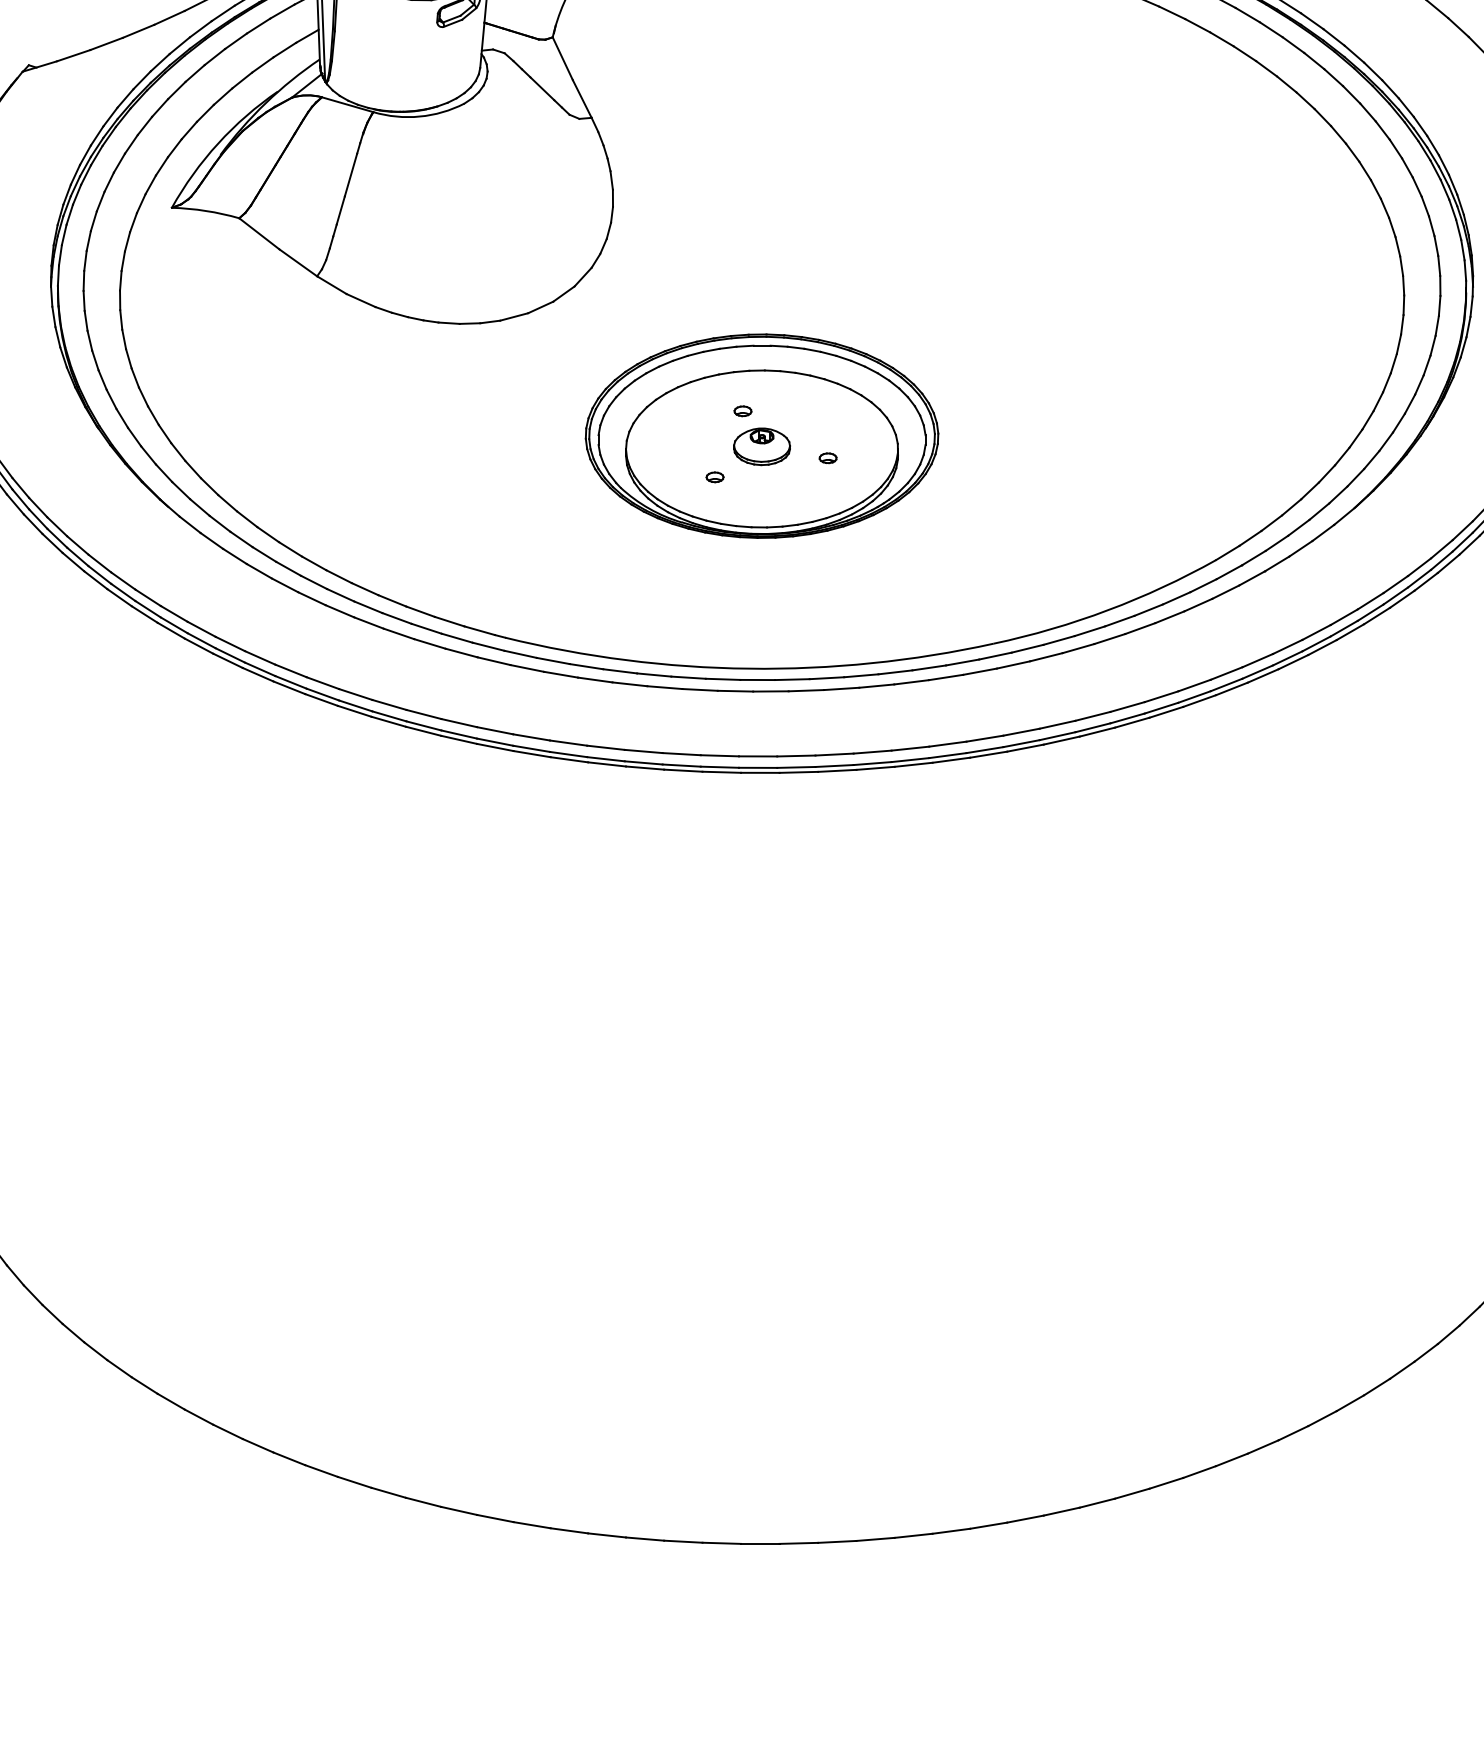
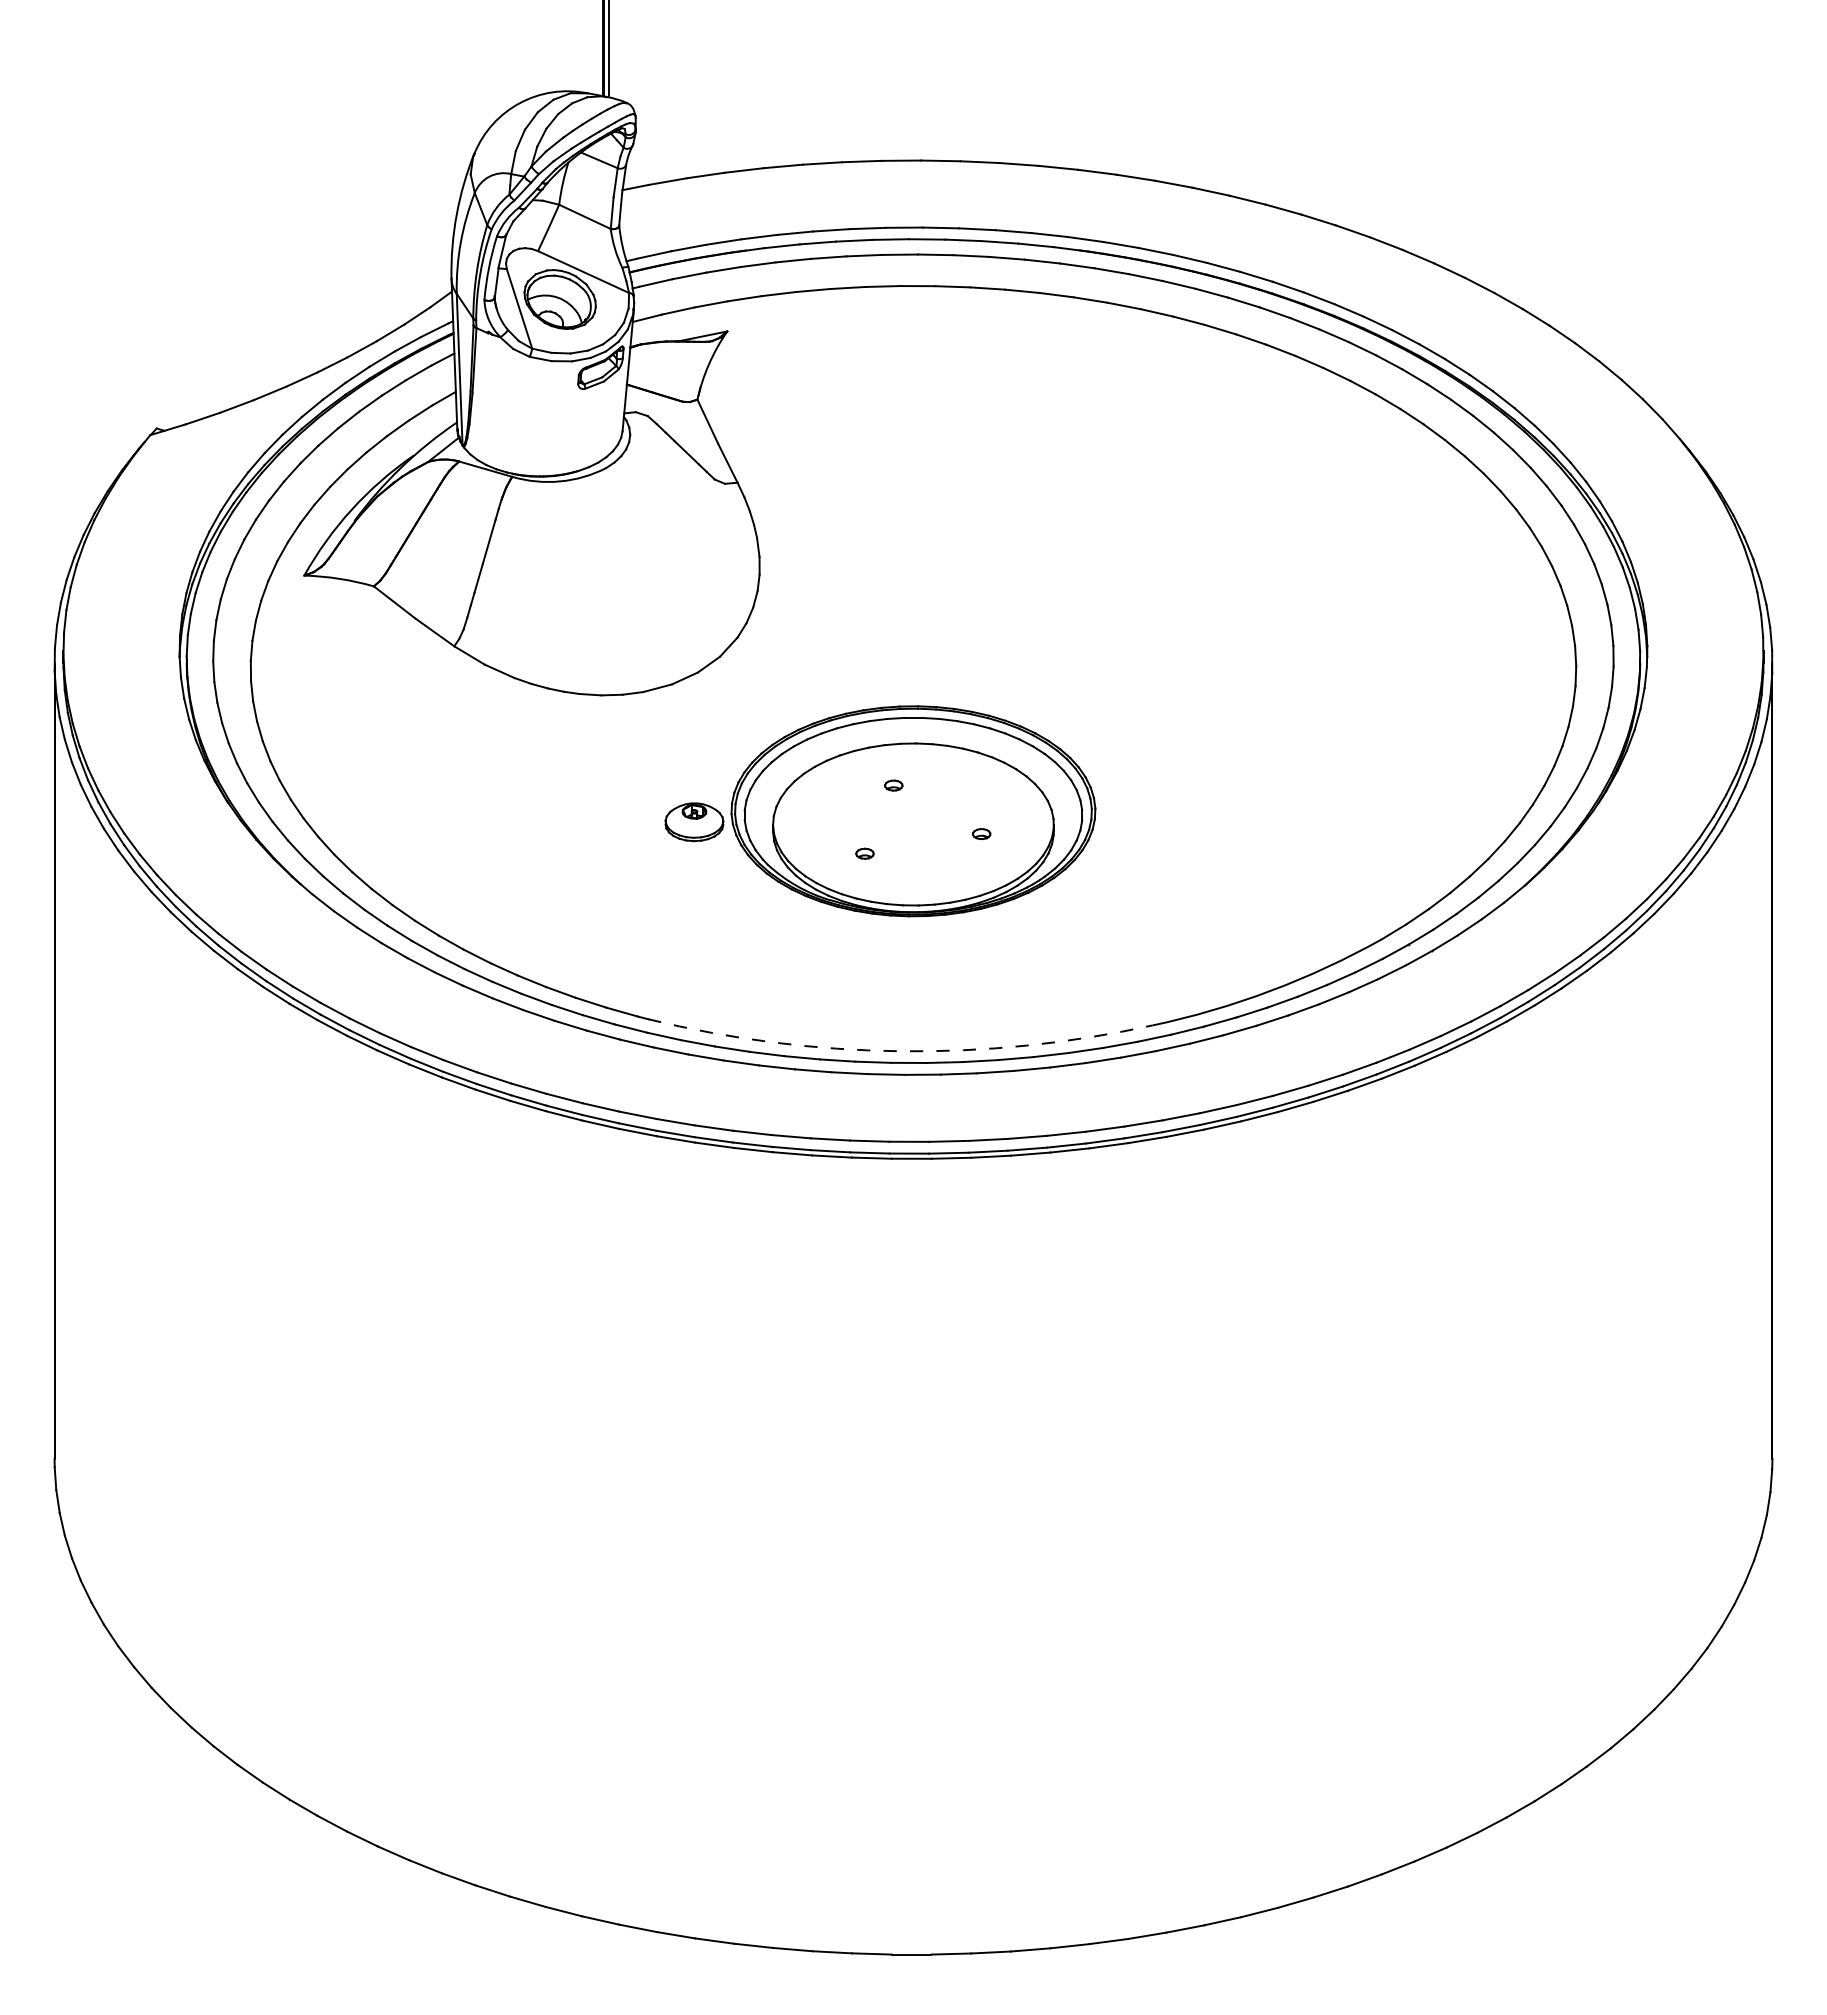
part: (762, 447) -> (694, 822), moved
arc: (749, 668) -> (900, 1051), solid -> dashed

